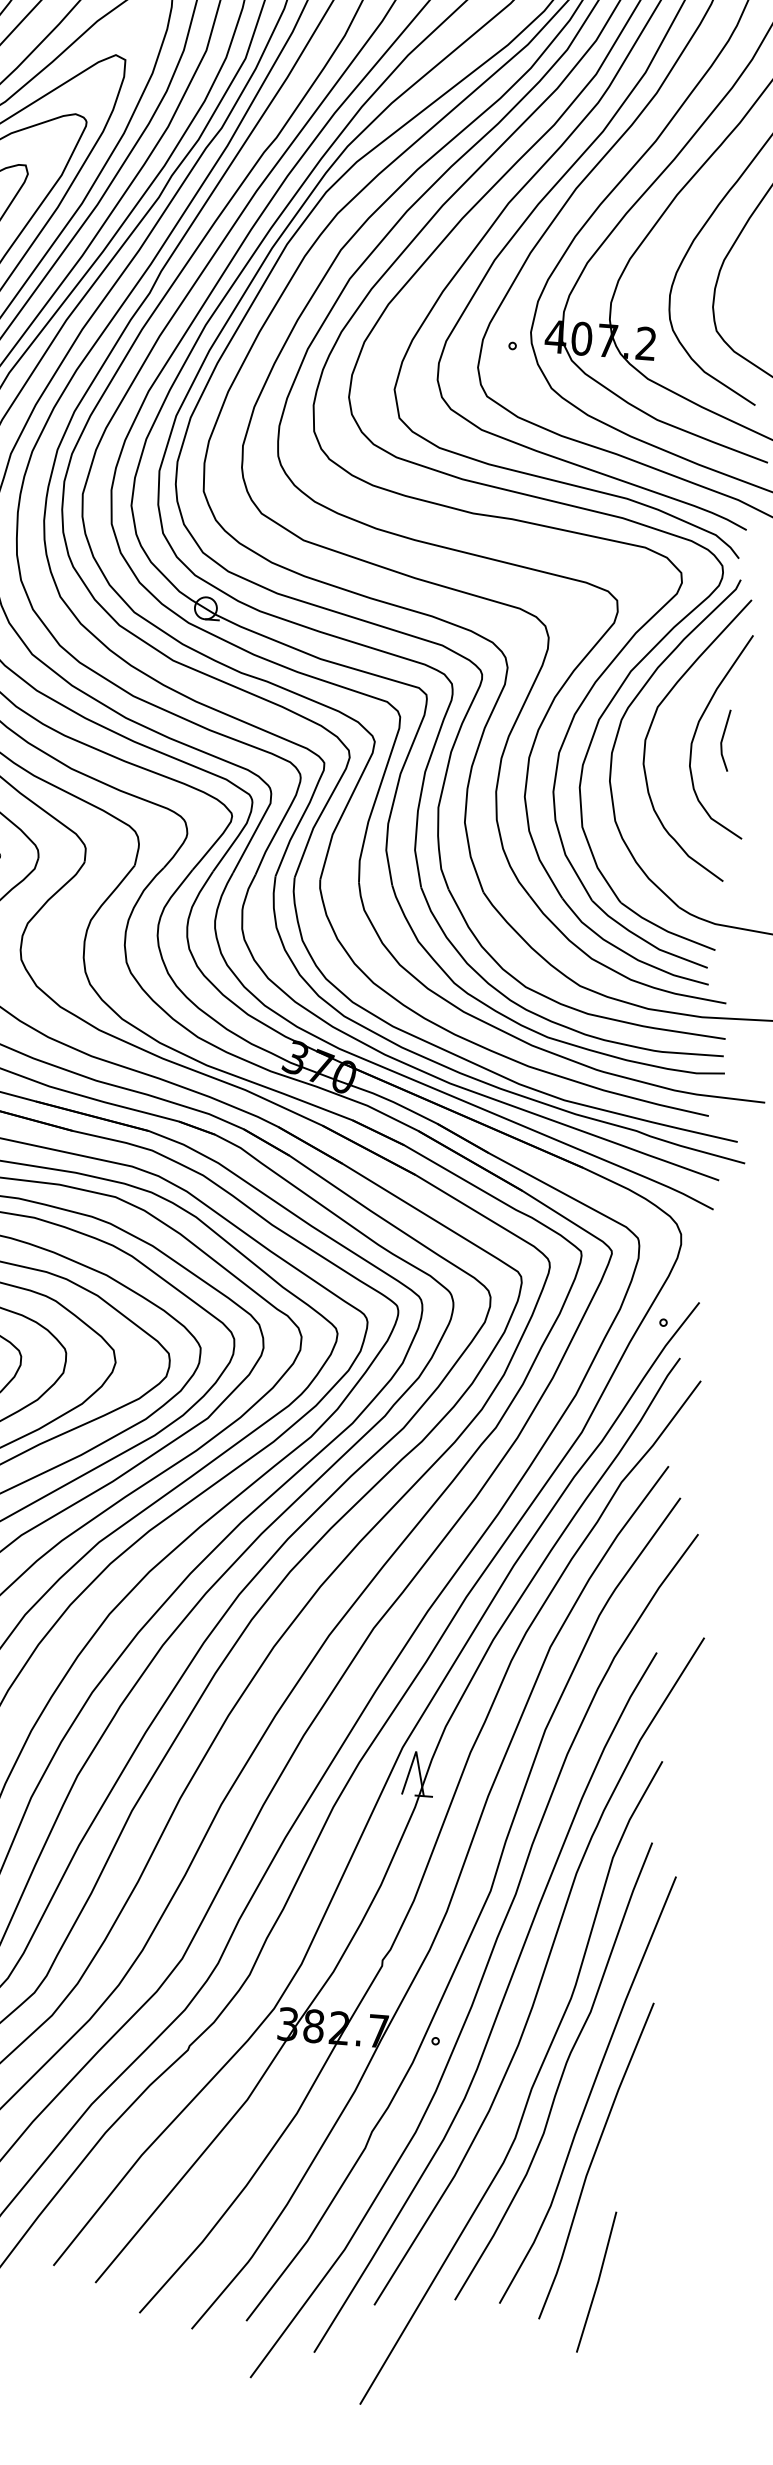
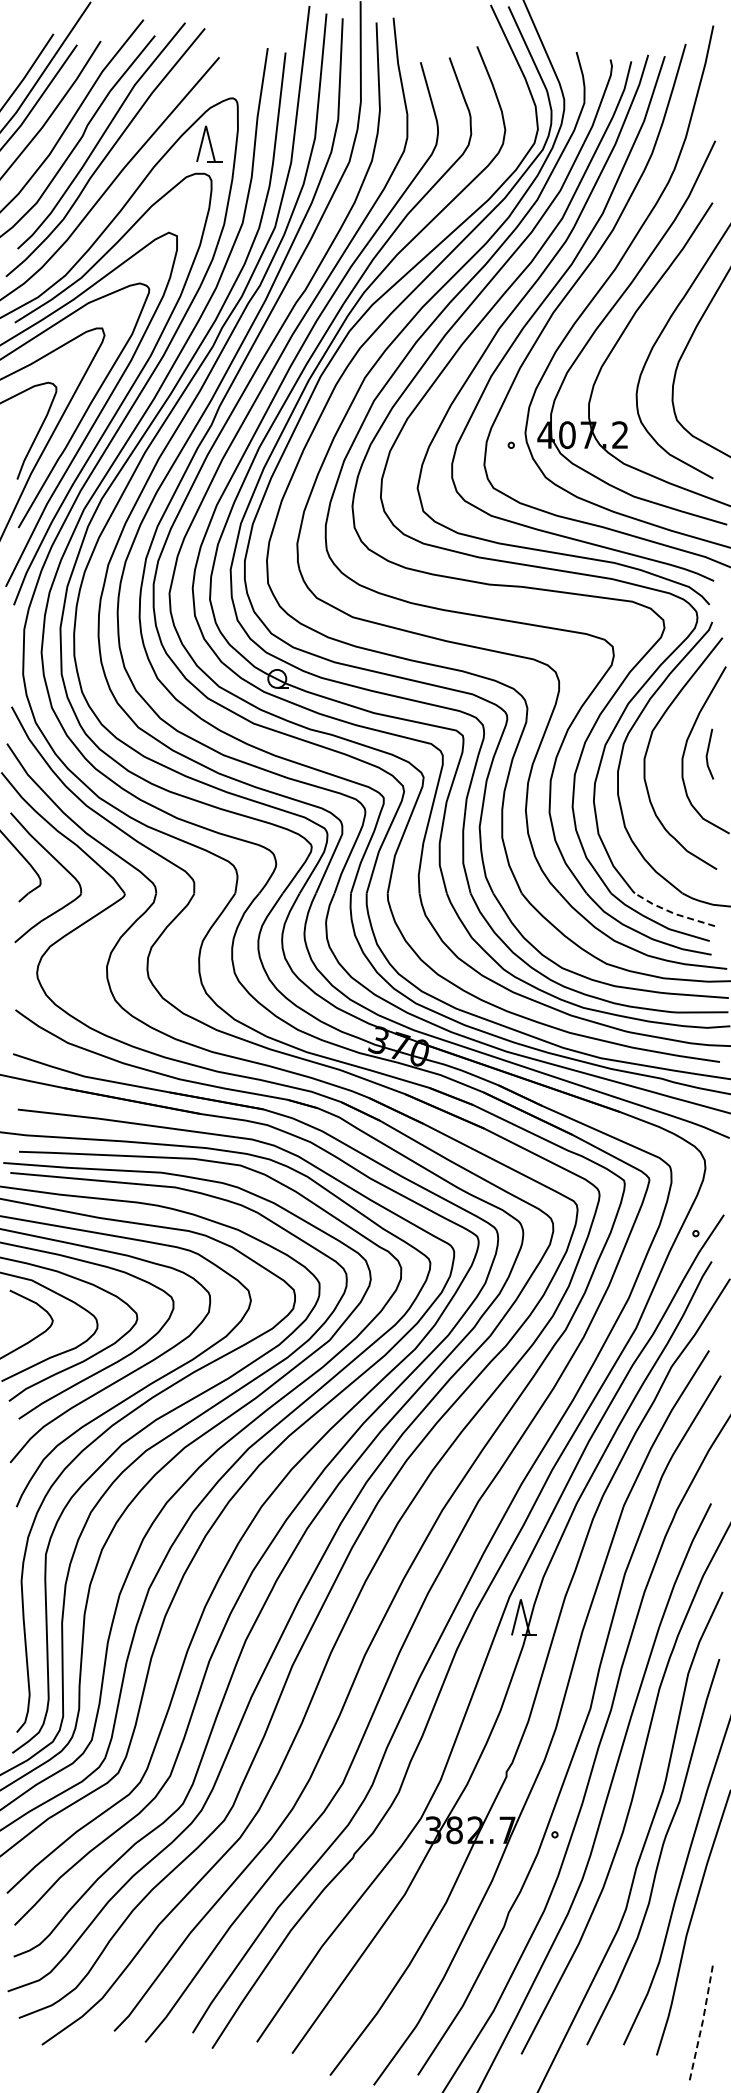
line: (666, 930) -> (673, 913), solid -> dashed
line: (597, 2282) -> (702, 2021), solid -> dashed

